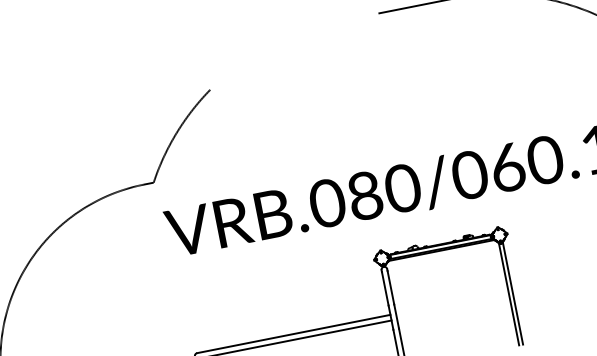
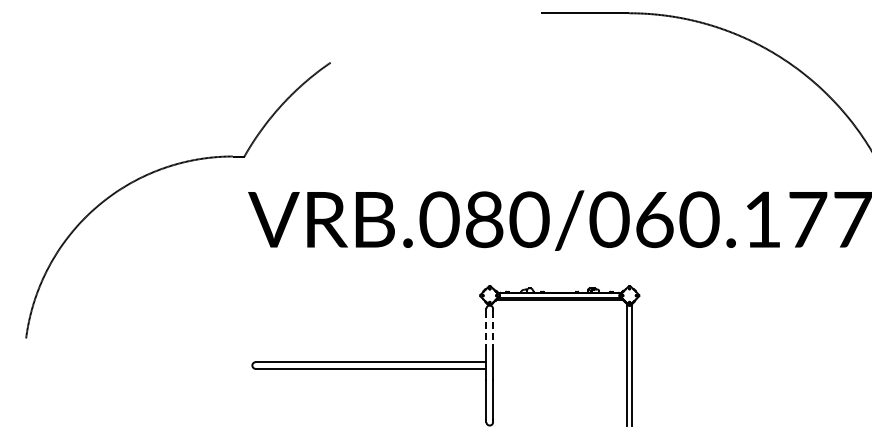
line: (391, 287) -> (493, 330), solid -> dashed
line: (385, 288) -> (486, 330), solid -> dashed

